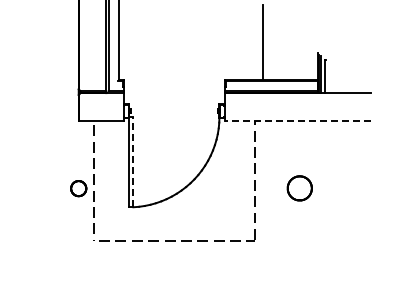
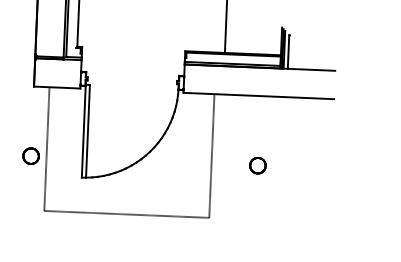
line: (297, 120) -> (258, 95), dashed -> solid
line: (133, 161) -> (88, 130), dashed -> solid
part: (299, 188) -> (257, 165), size x0.62

